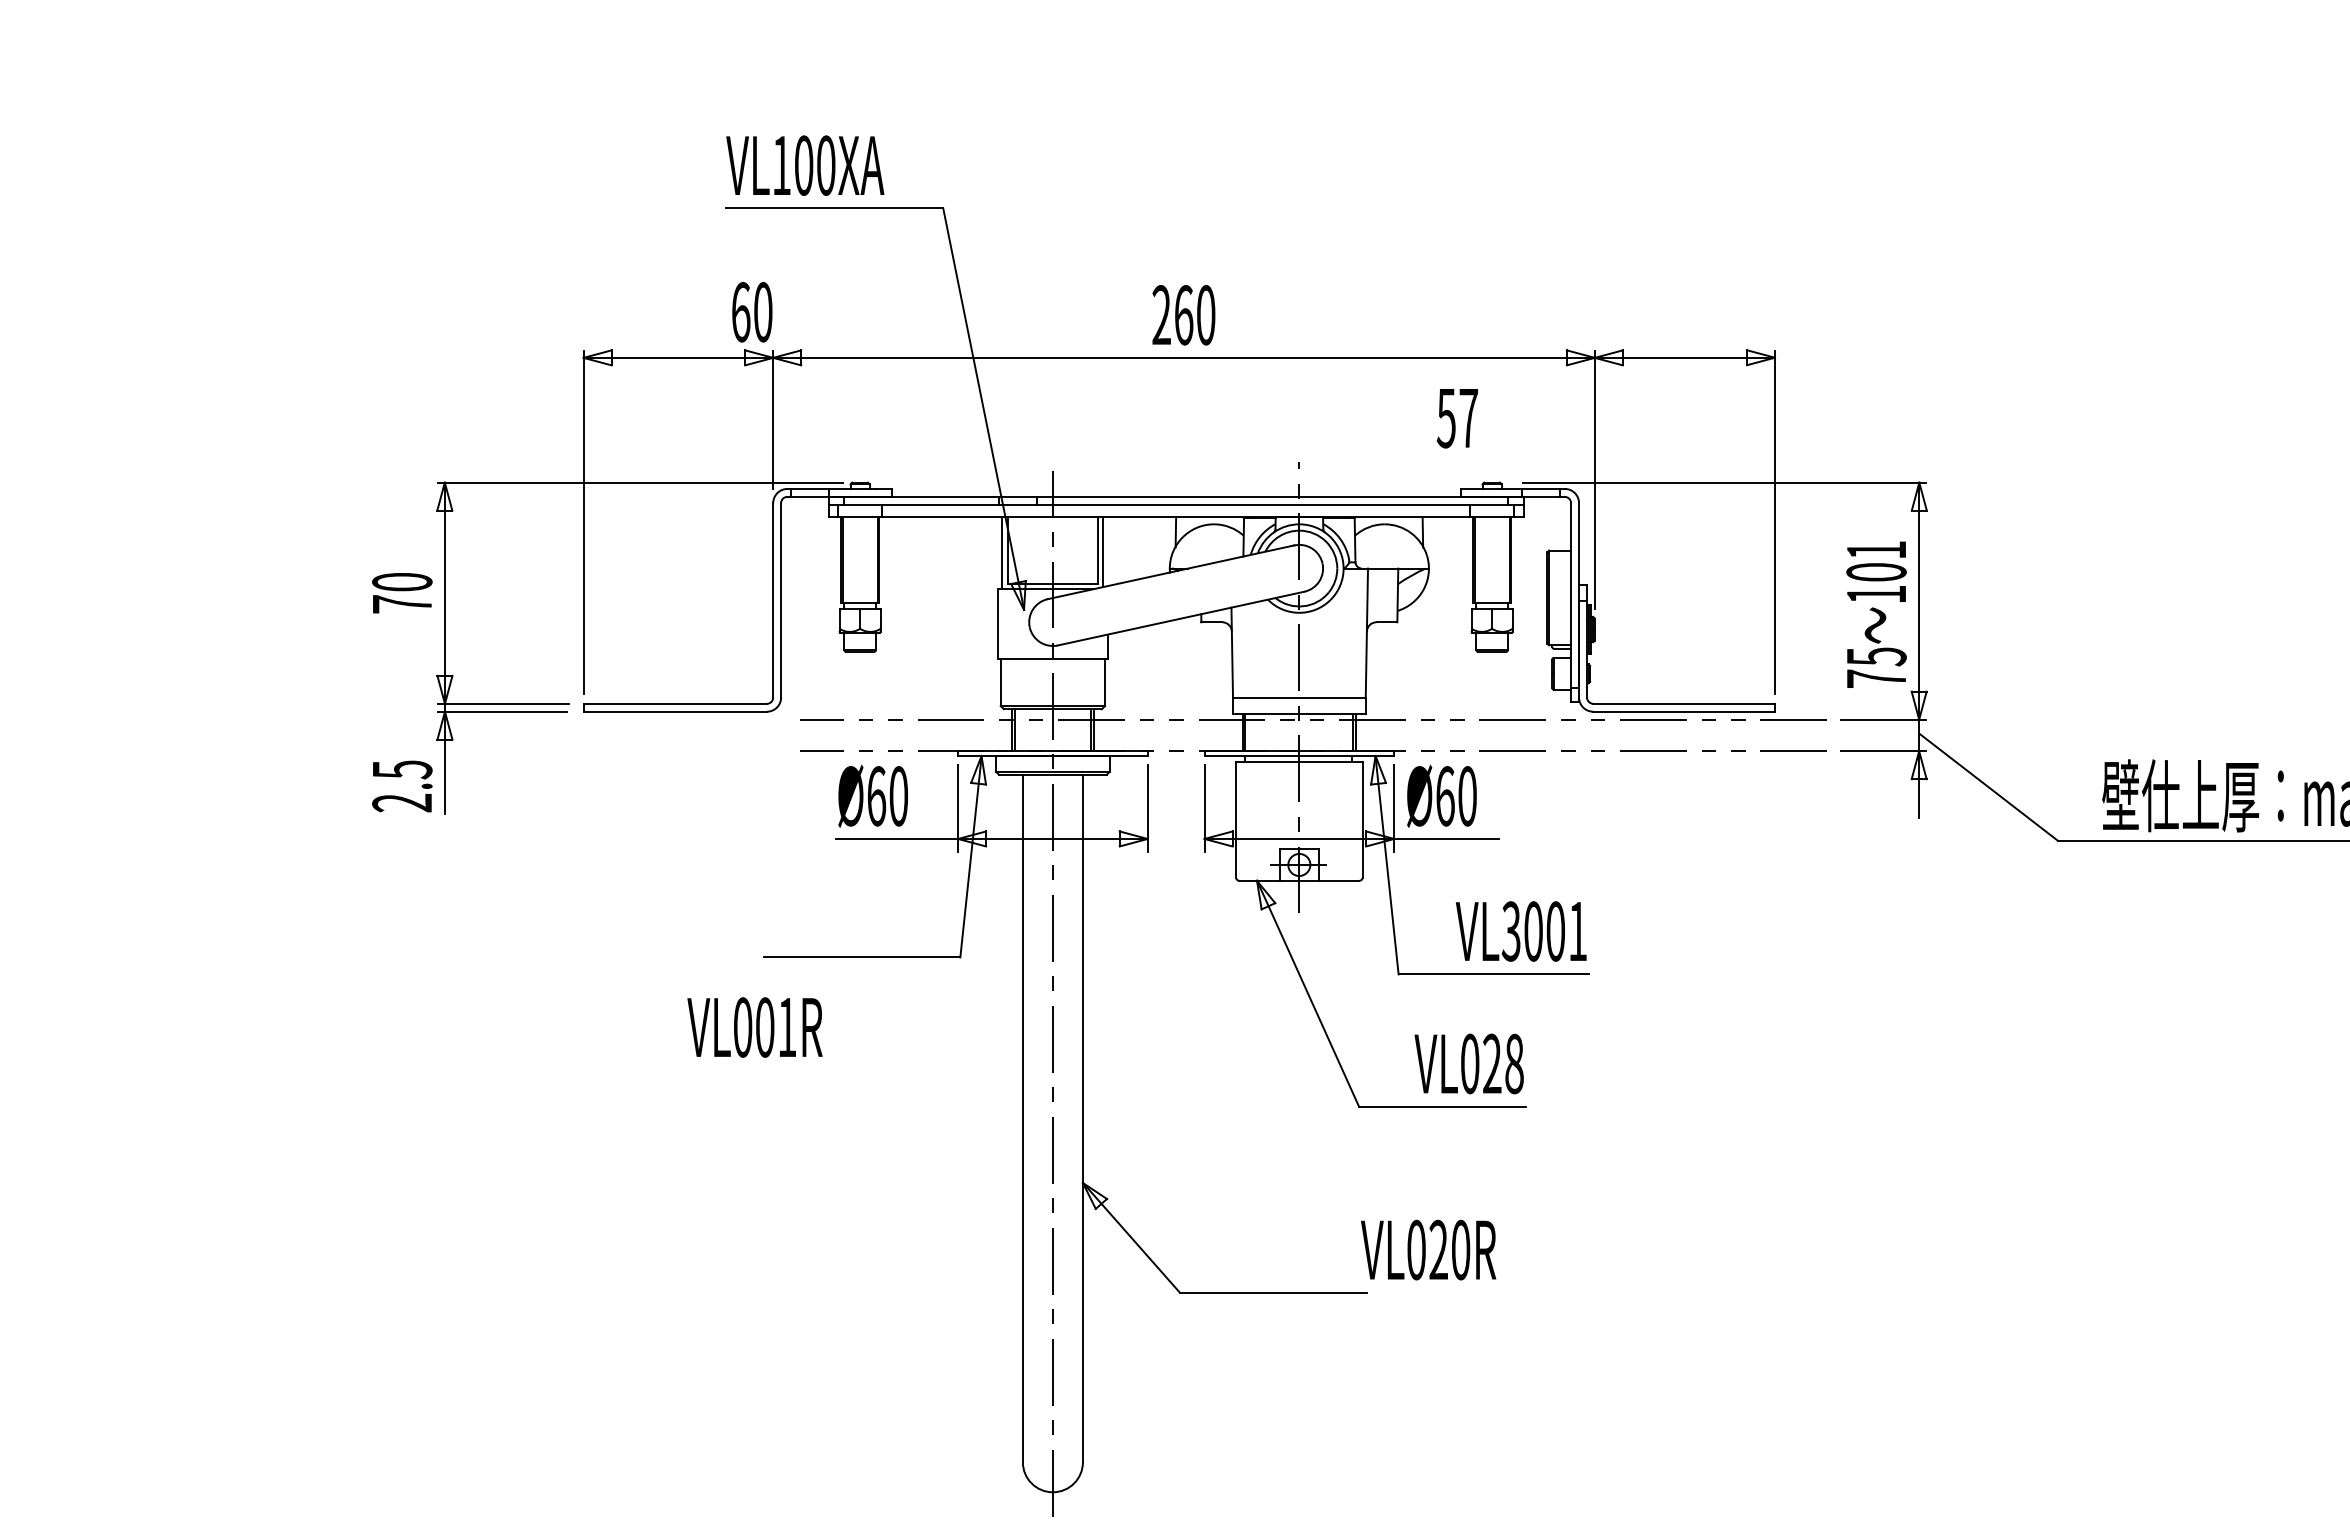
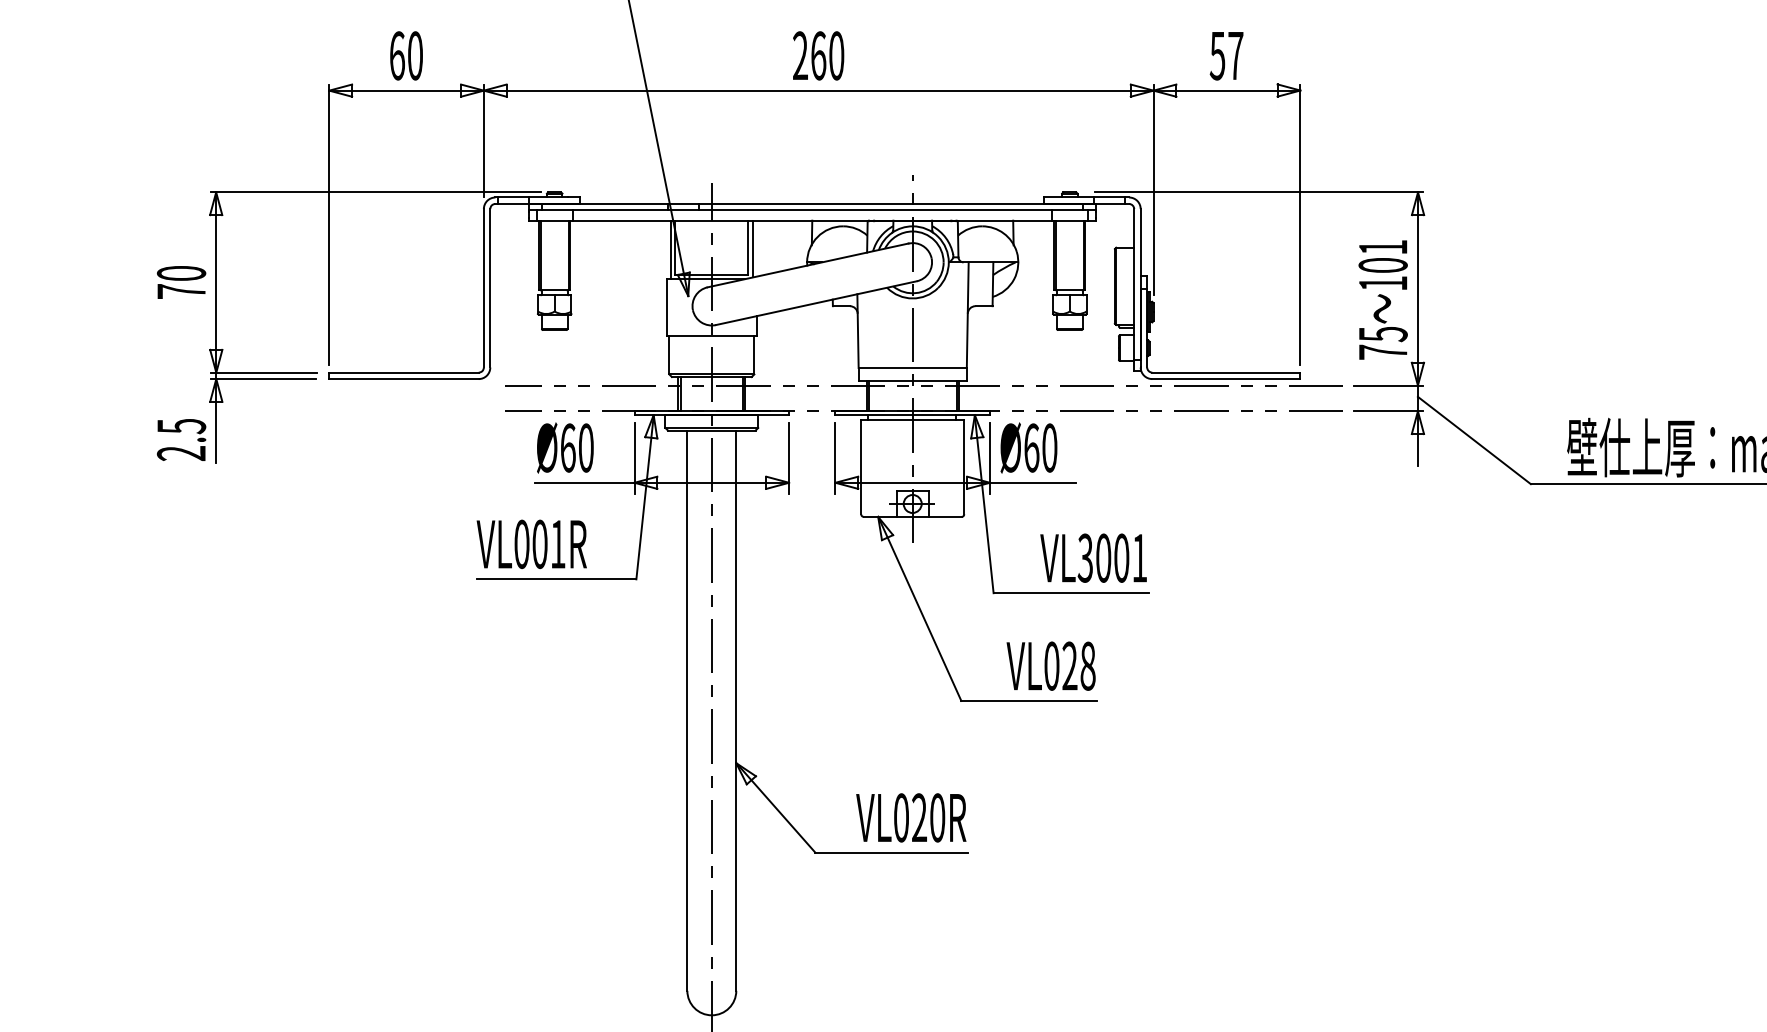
text: (752, 312) -> (406, 56), moved
text: (1456, 418) -> (1225, 56), moved
text: (754, 1027) -> (531, 544), moved
text: (1428, 1249) -> (911, 817), moved

